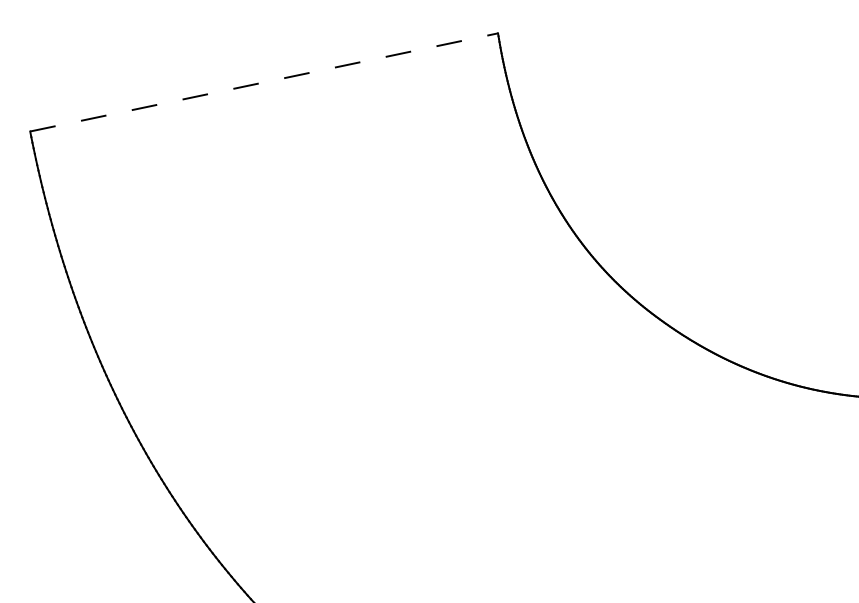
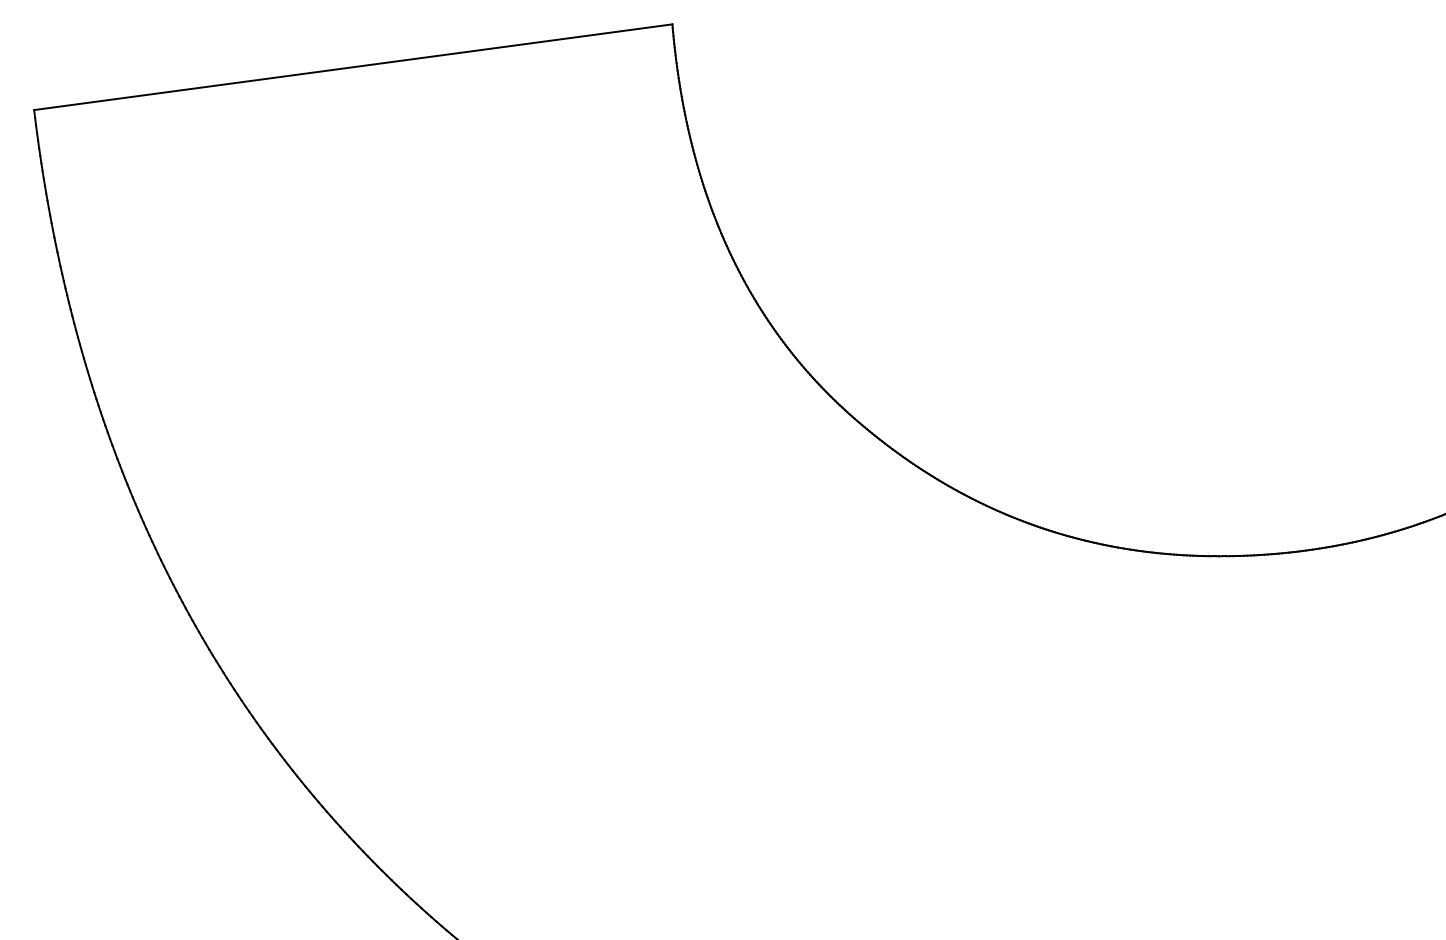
line: (264, 82) -> (353, 67), dashed -> solid

